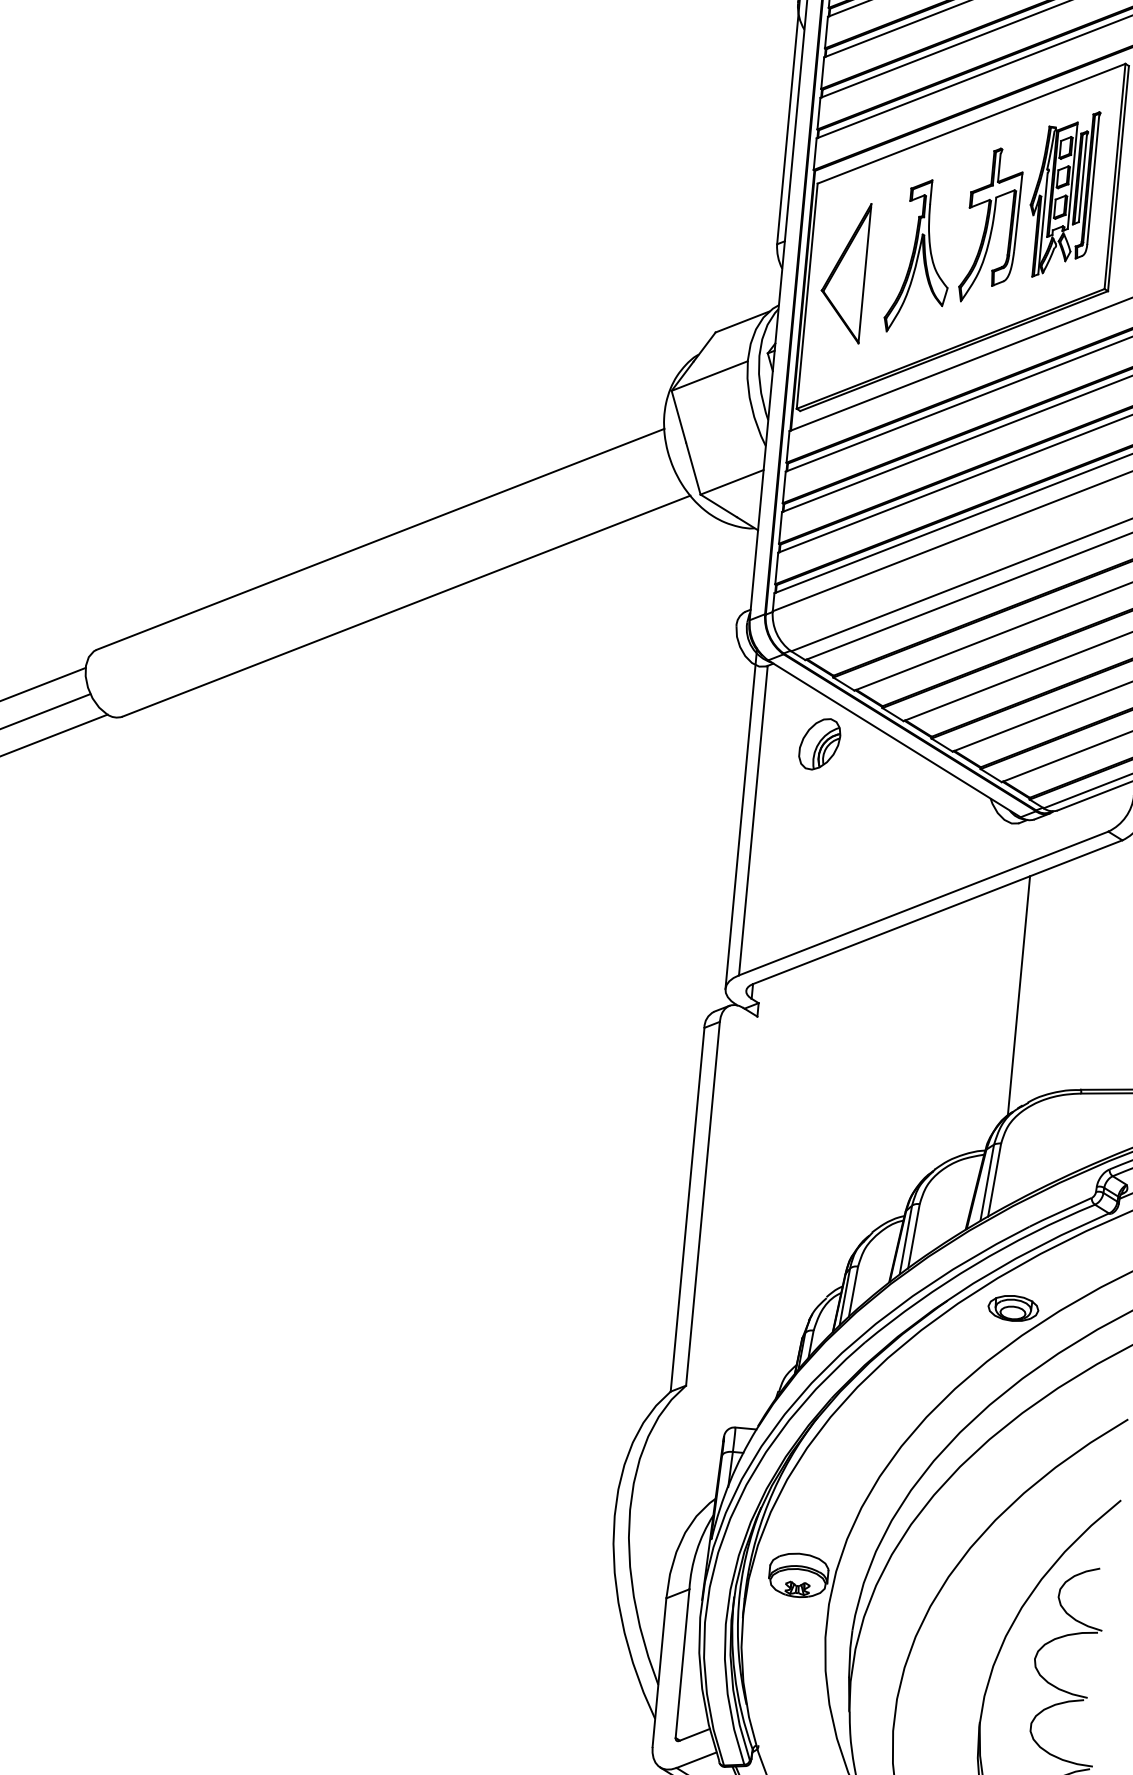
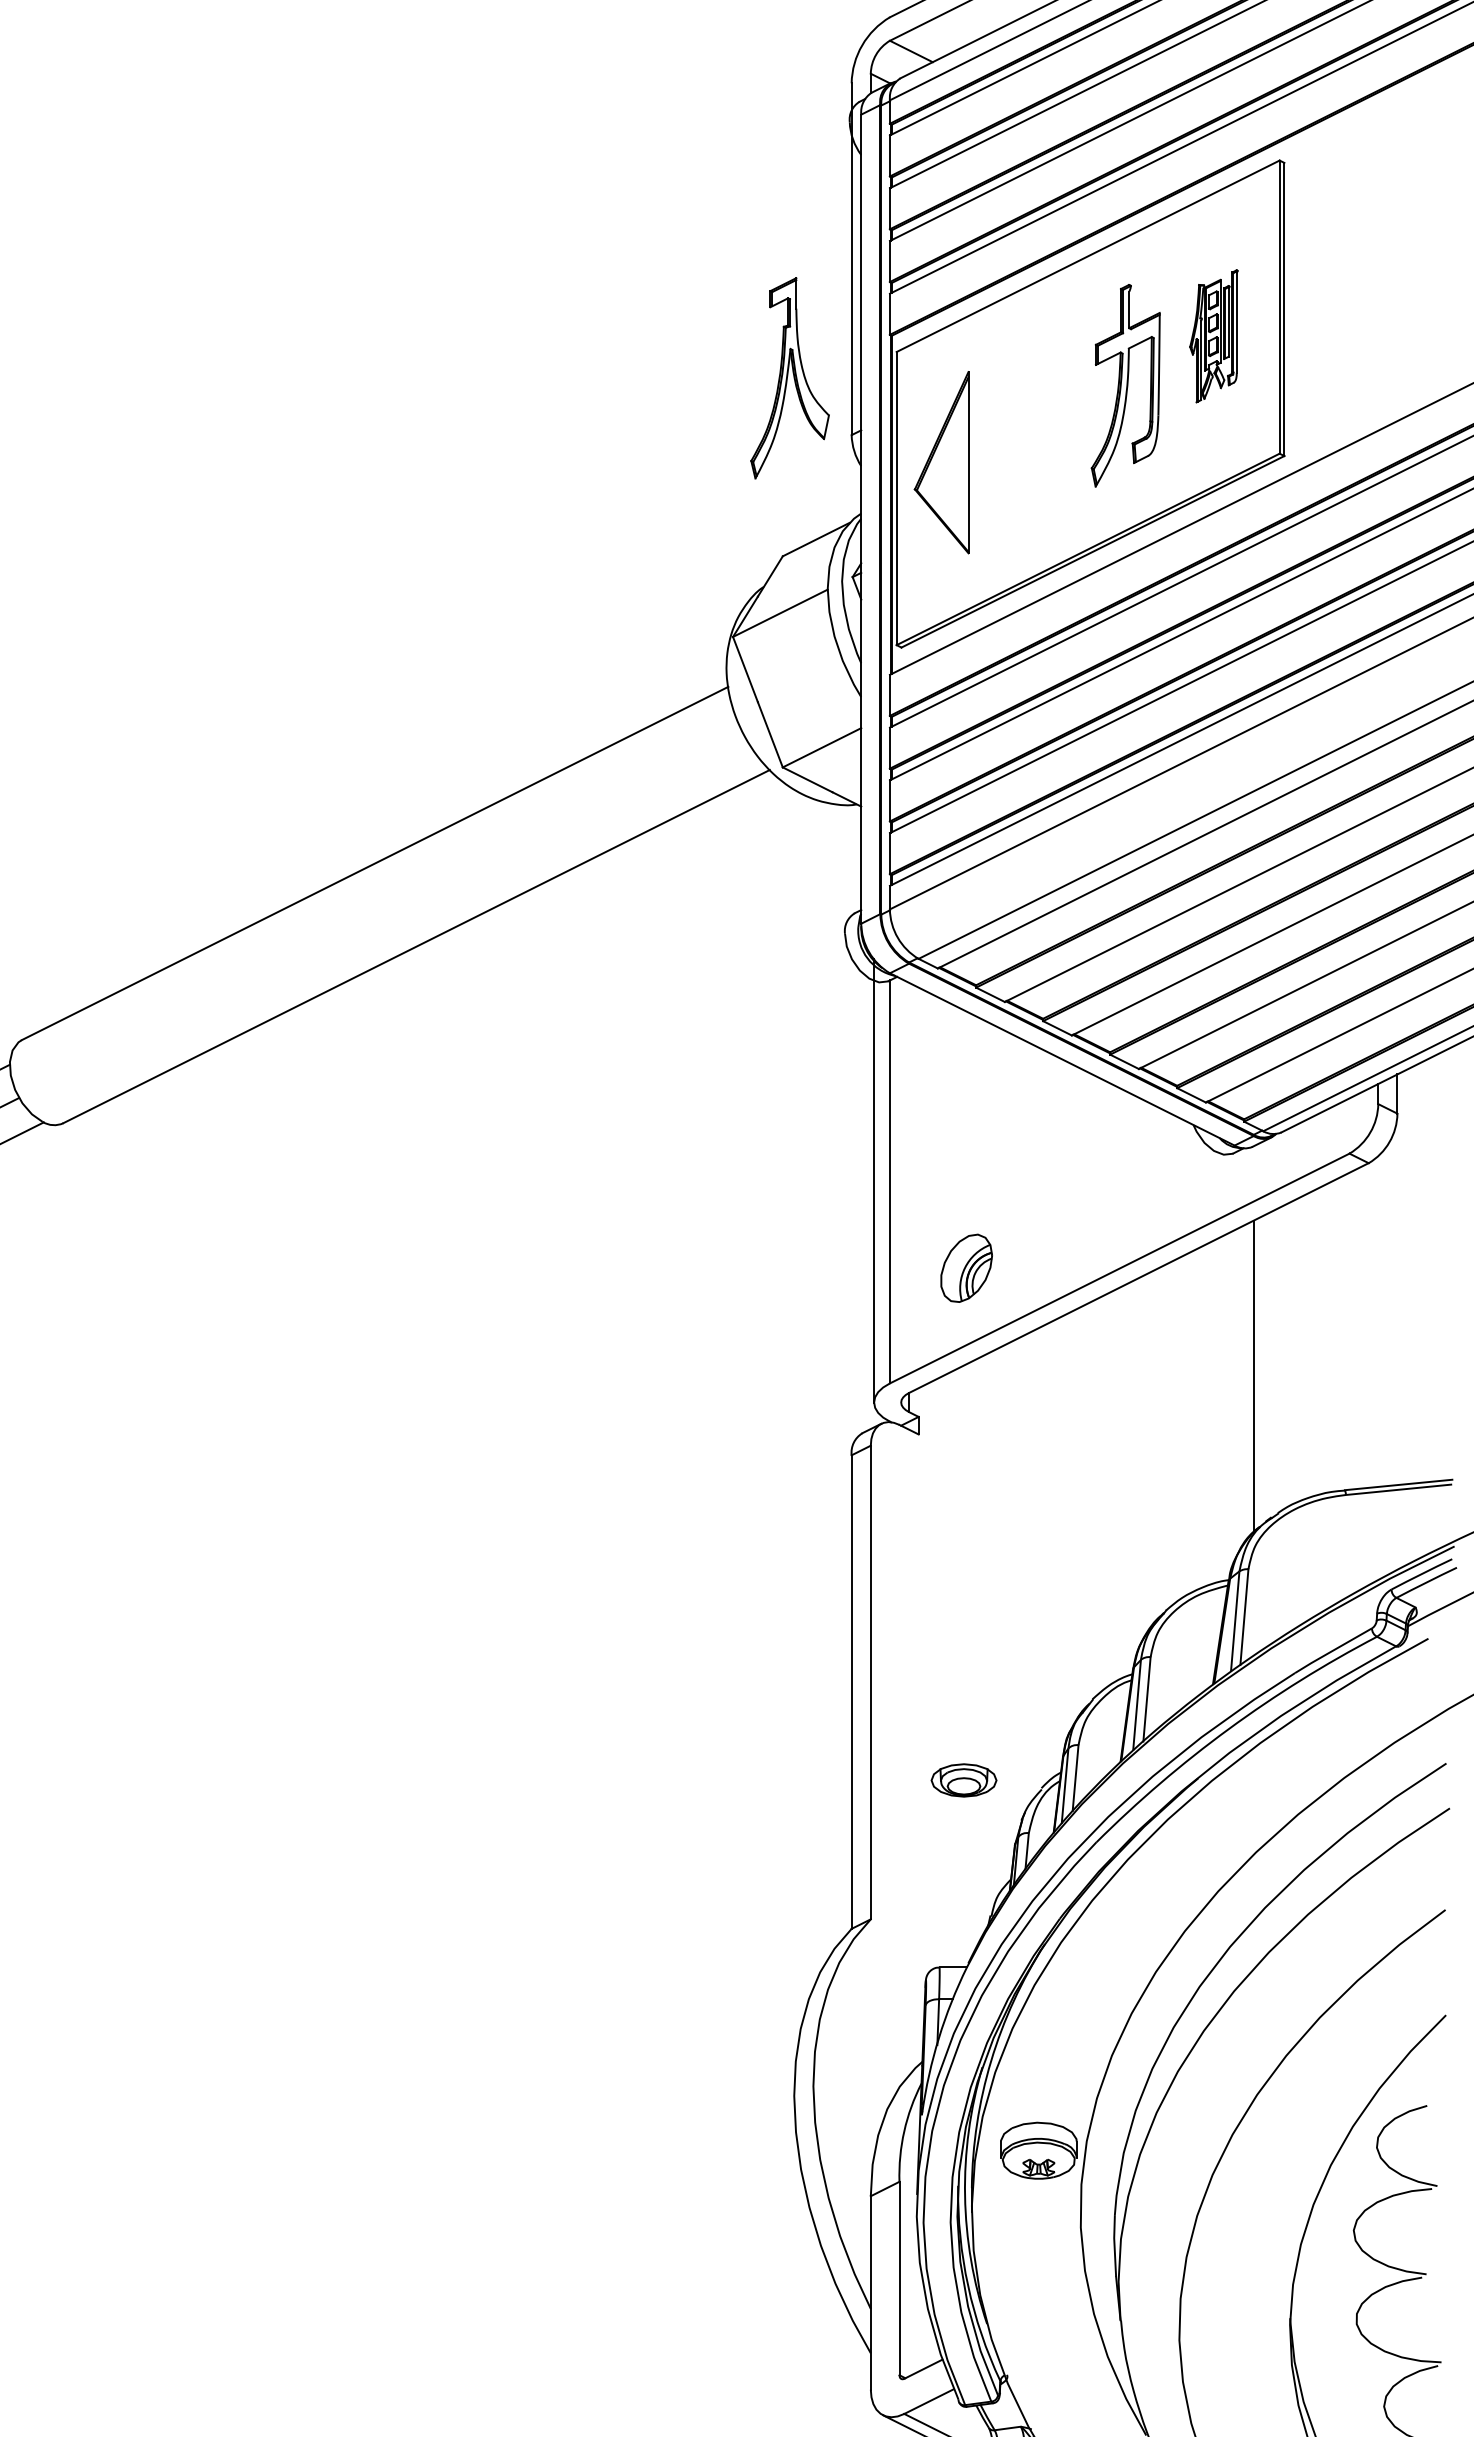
part: (1062, 194) -> (1213, 336), size x0.6
part: (919, 257) -> (789, 378), moved
part: (819, 743) -> (966, 1267), moved
part: (1012, 1308) -> (963, 1780), moved

